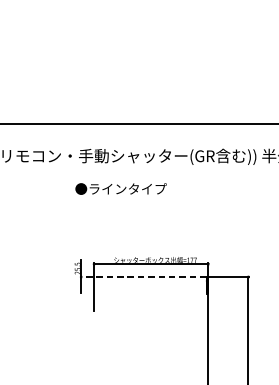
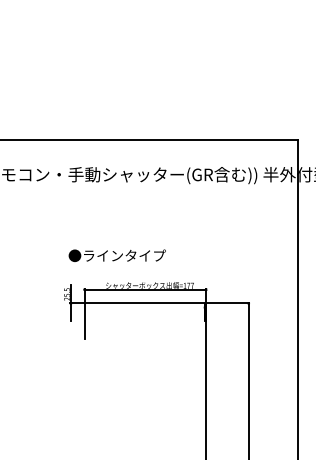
text: (120, 188) -> (116, 255), moved
line: (143, 277) -> (137, 303), dashed -> solid

